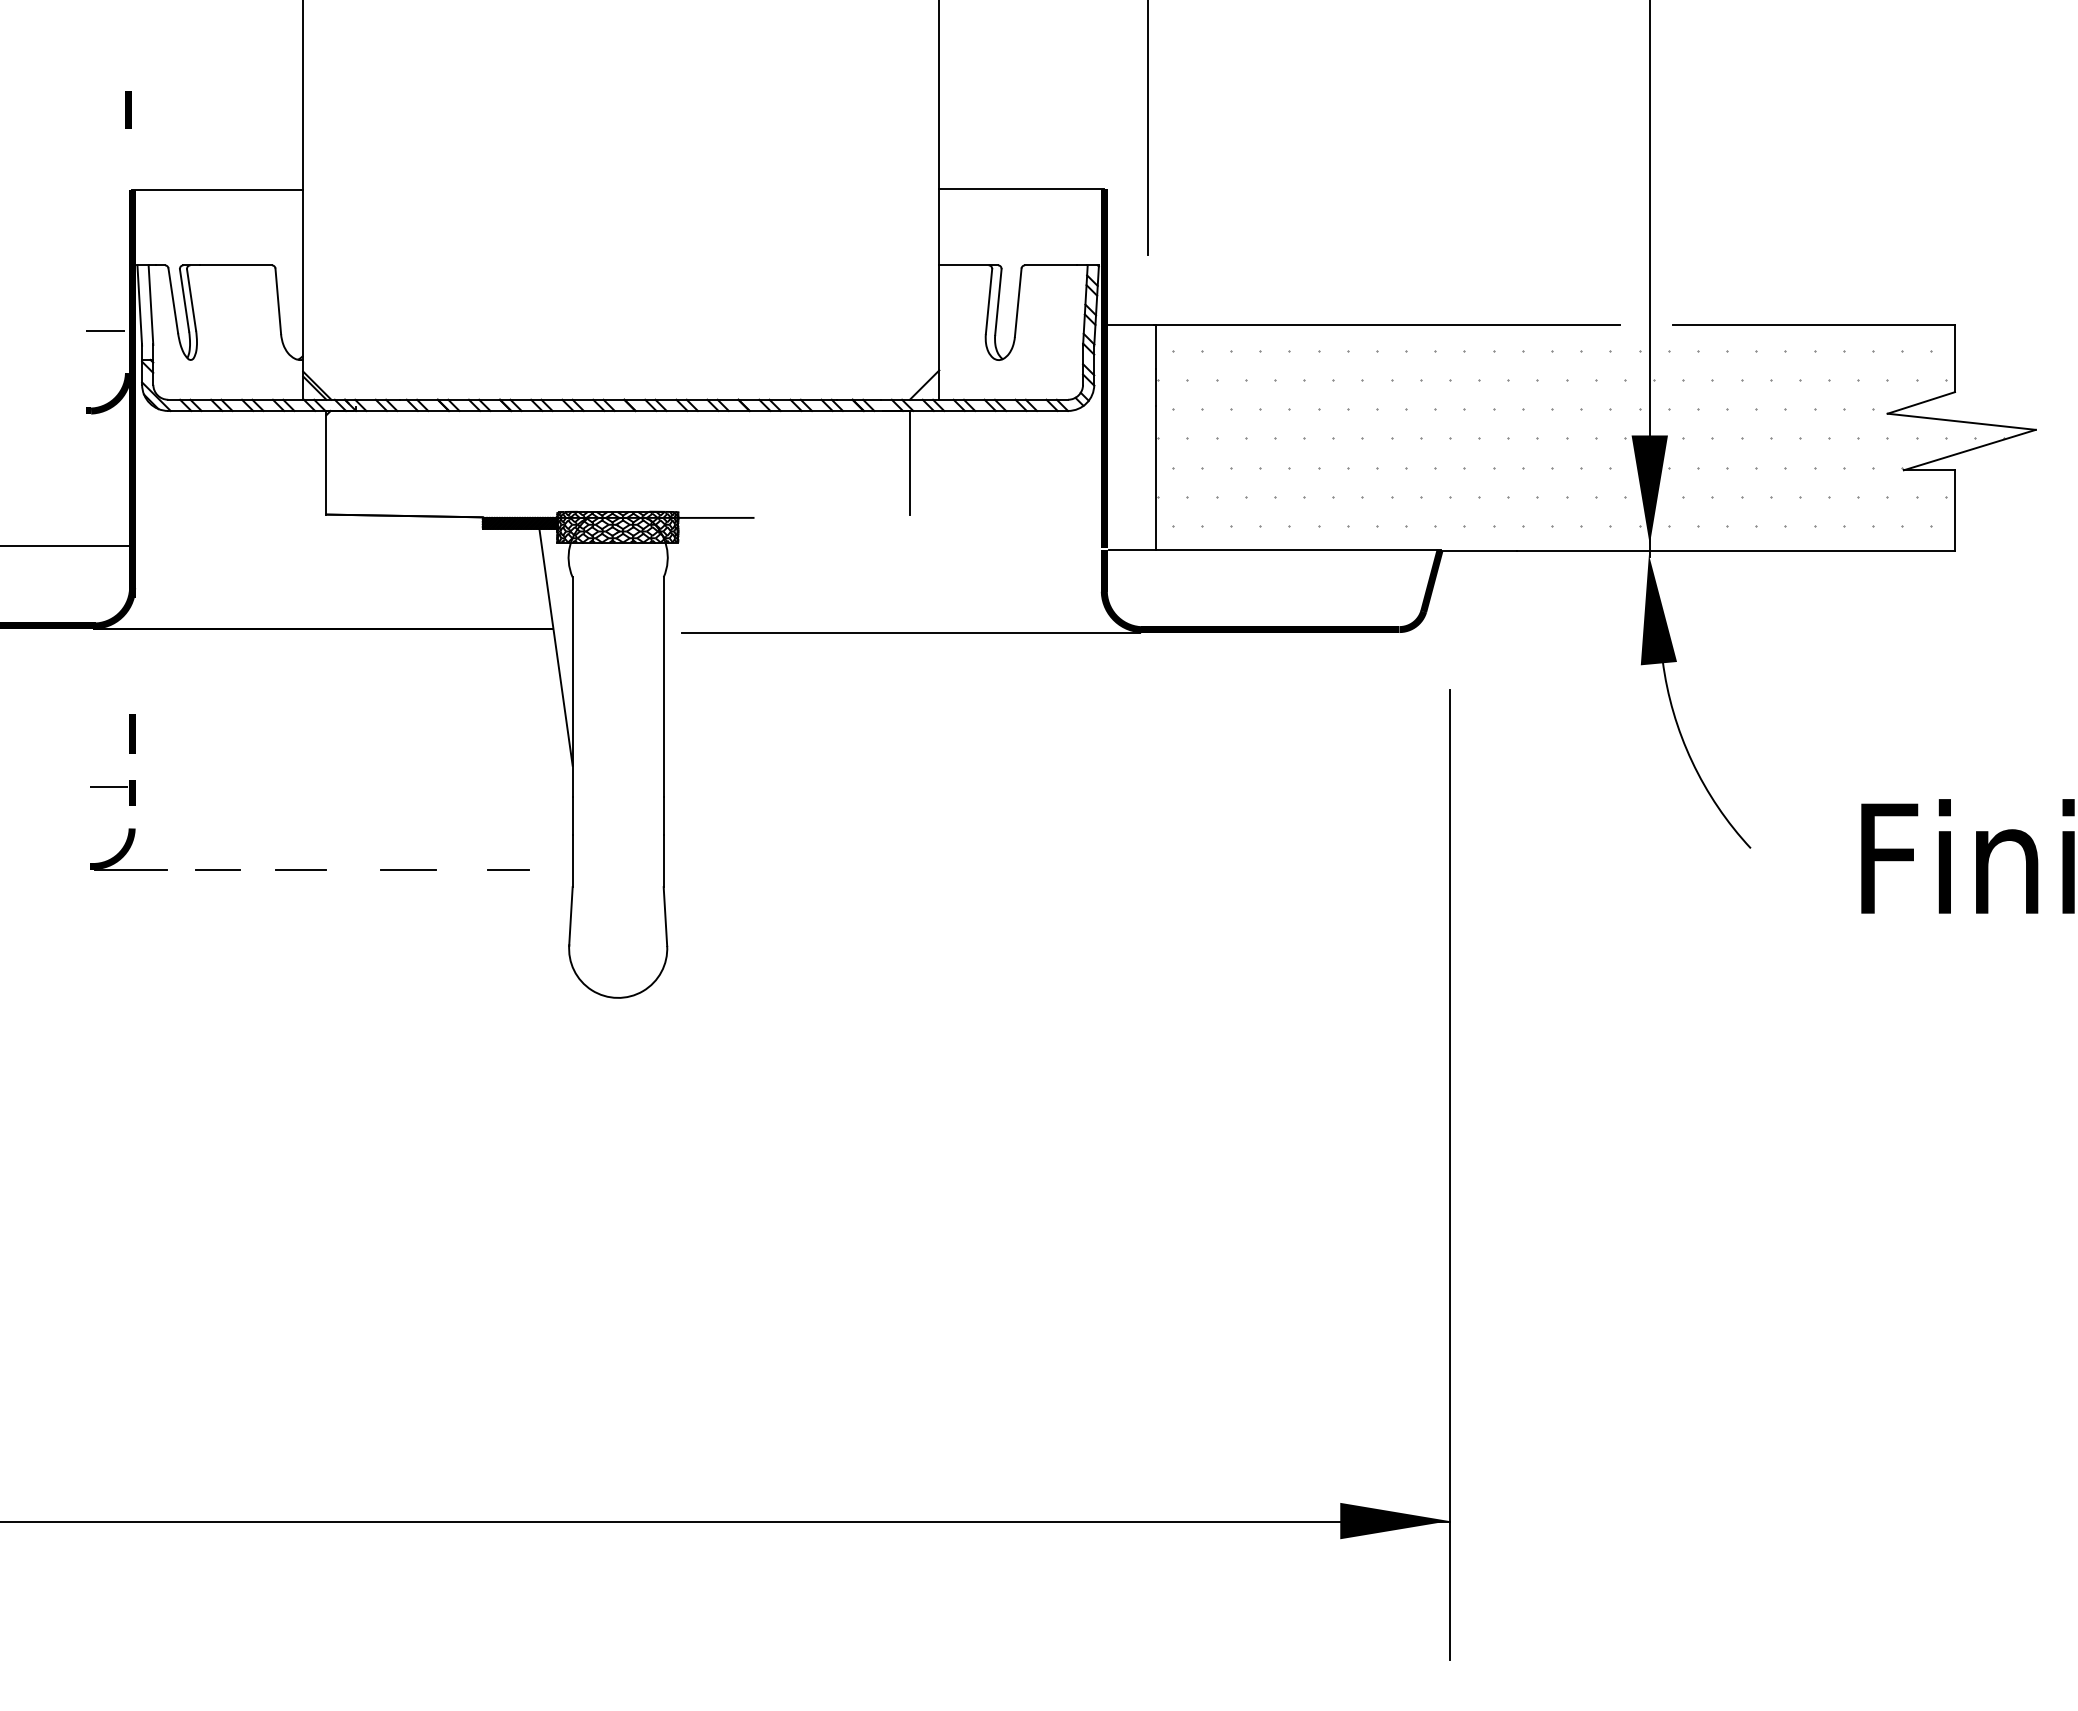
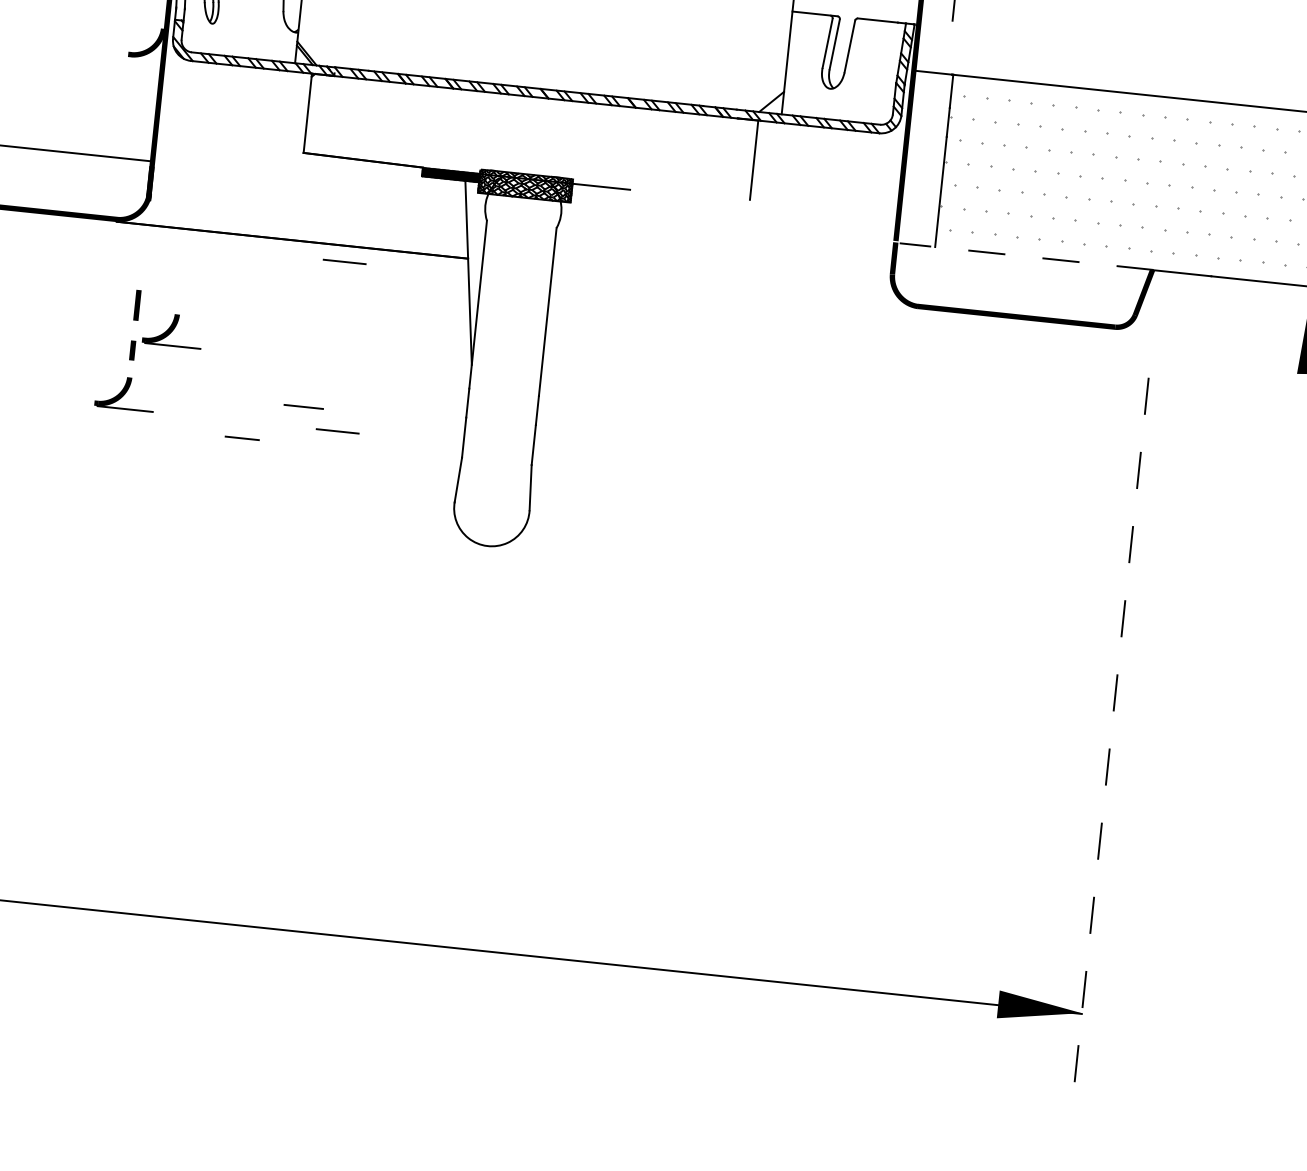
line: (1275, 550) -> (1026, 256), solid -> dashed
line: (910, 632) -> (740, 290), removed
line: (394, 649) -> (344, 261), added
part: (181, 761) -> (172, 330), added
line: (108, 786) -> (115, 343), removed
line: (217, 869) -> (242, 437), moved
line: (300, 869) -> (303, 406), moved
line: (508, 869) -> (414, 439), removed
line: (1449, 1174) -> (1109, 748), solid -> dashed

